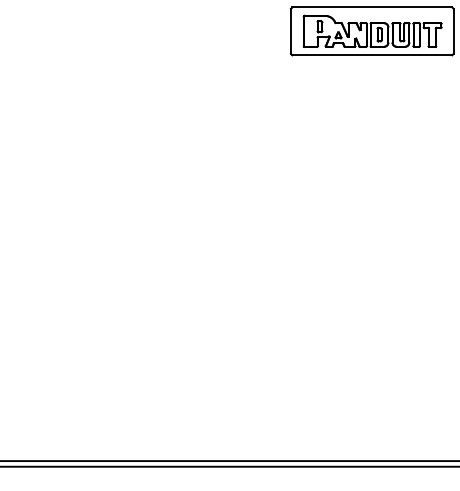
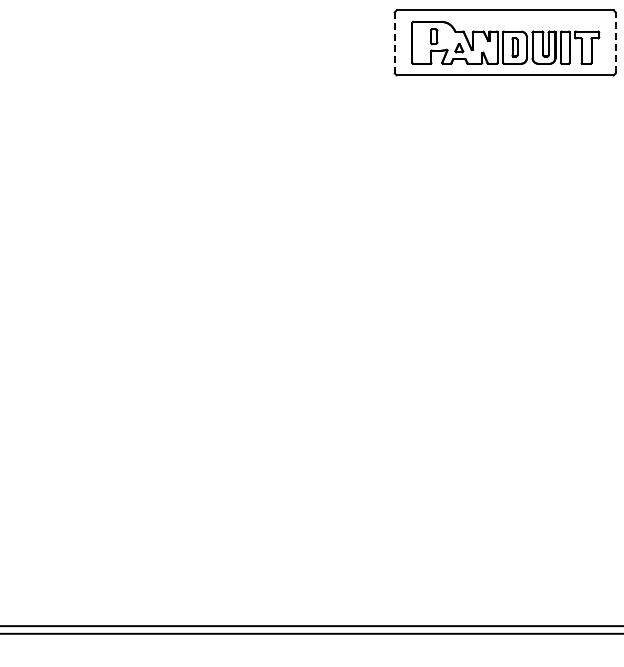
line: (290, 31) -> (394, 42), solid -> dashed
line: (453, 31) -> (615, 42), solid -> dashed

